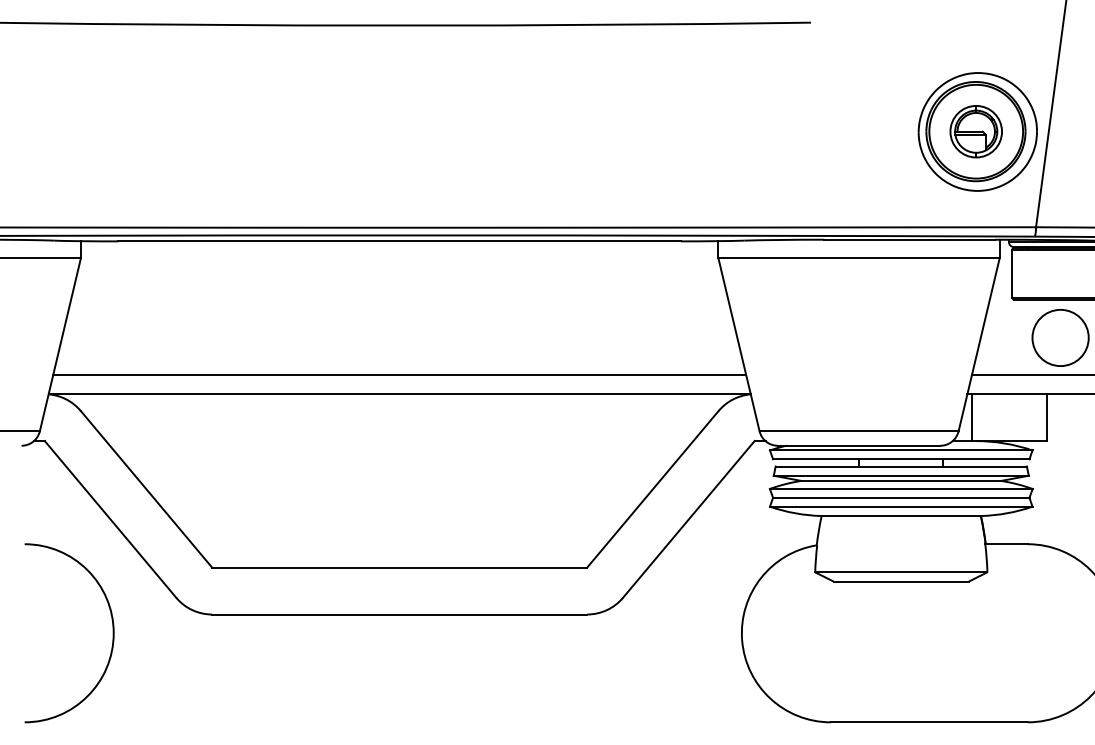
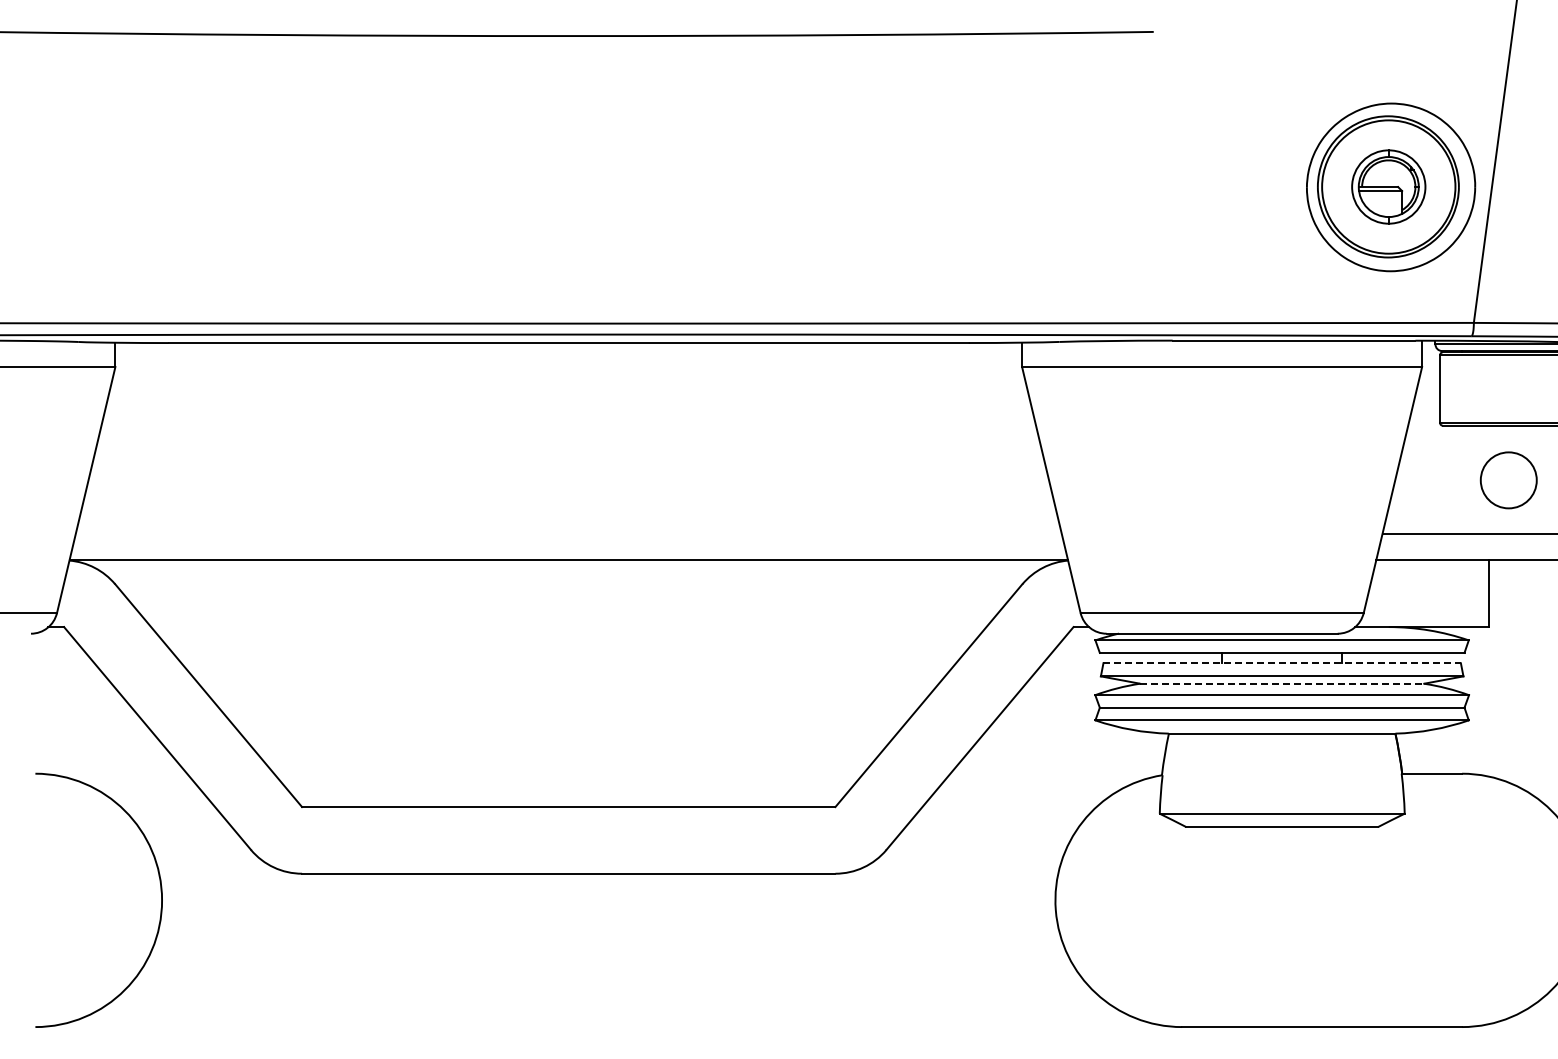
circle: (1060, 338) -> (1508, 480), size x0.7
line: (399, 375) -> (568, 533), removed
line: (971, 417) -> (1382, 593), removed
line: (901, 466) -> (1282, 663), solid -> dashed
line: (901, 480) -> (1282, 683), solid -> dashed

